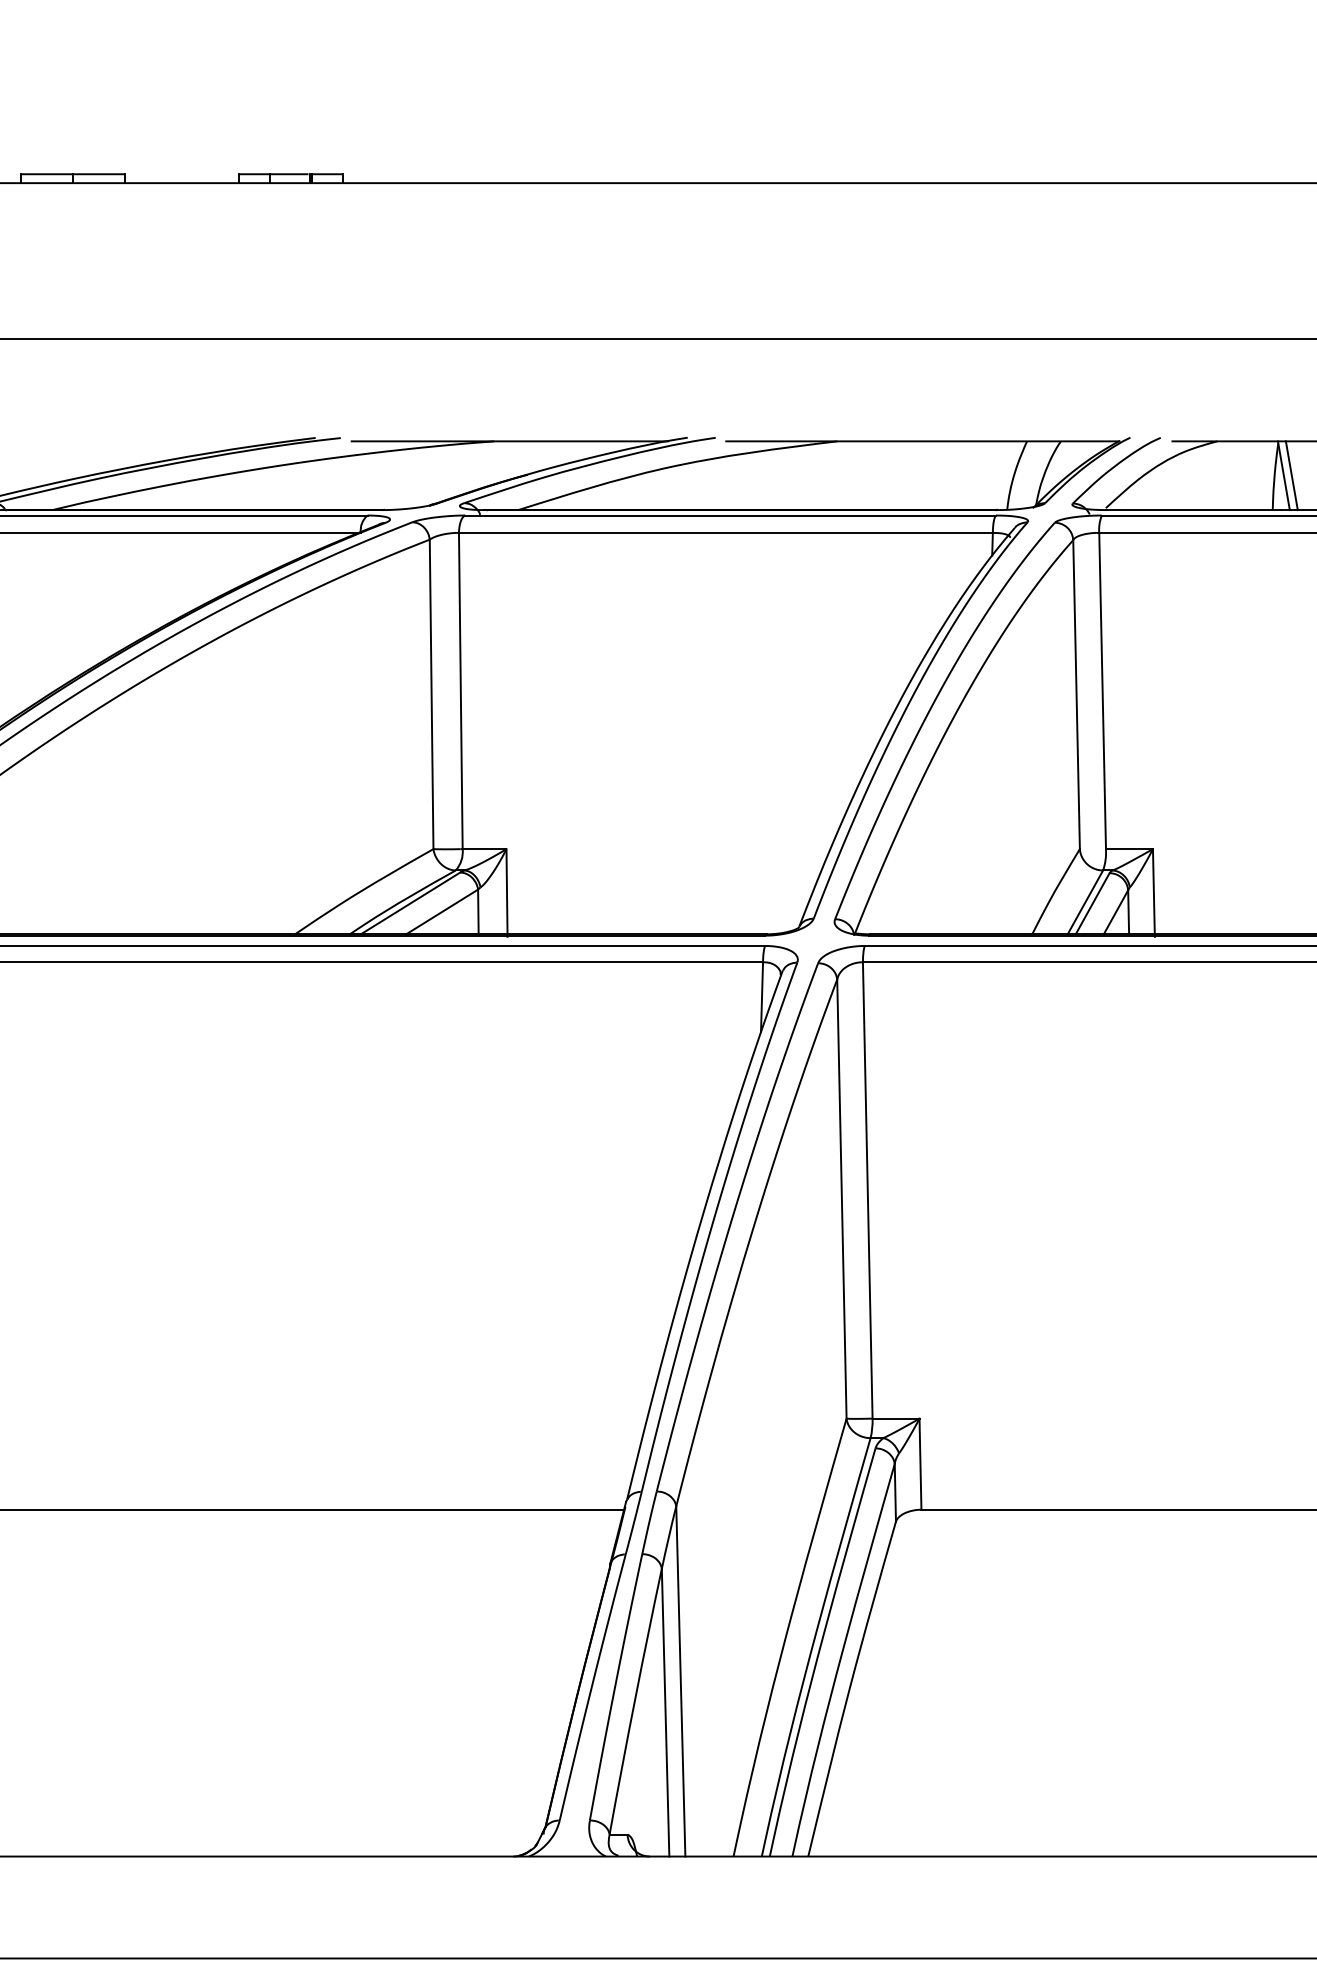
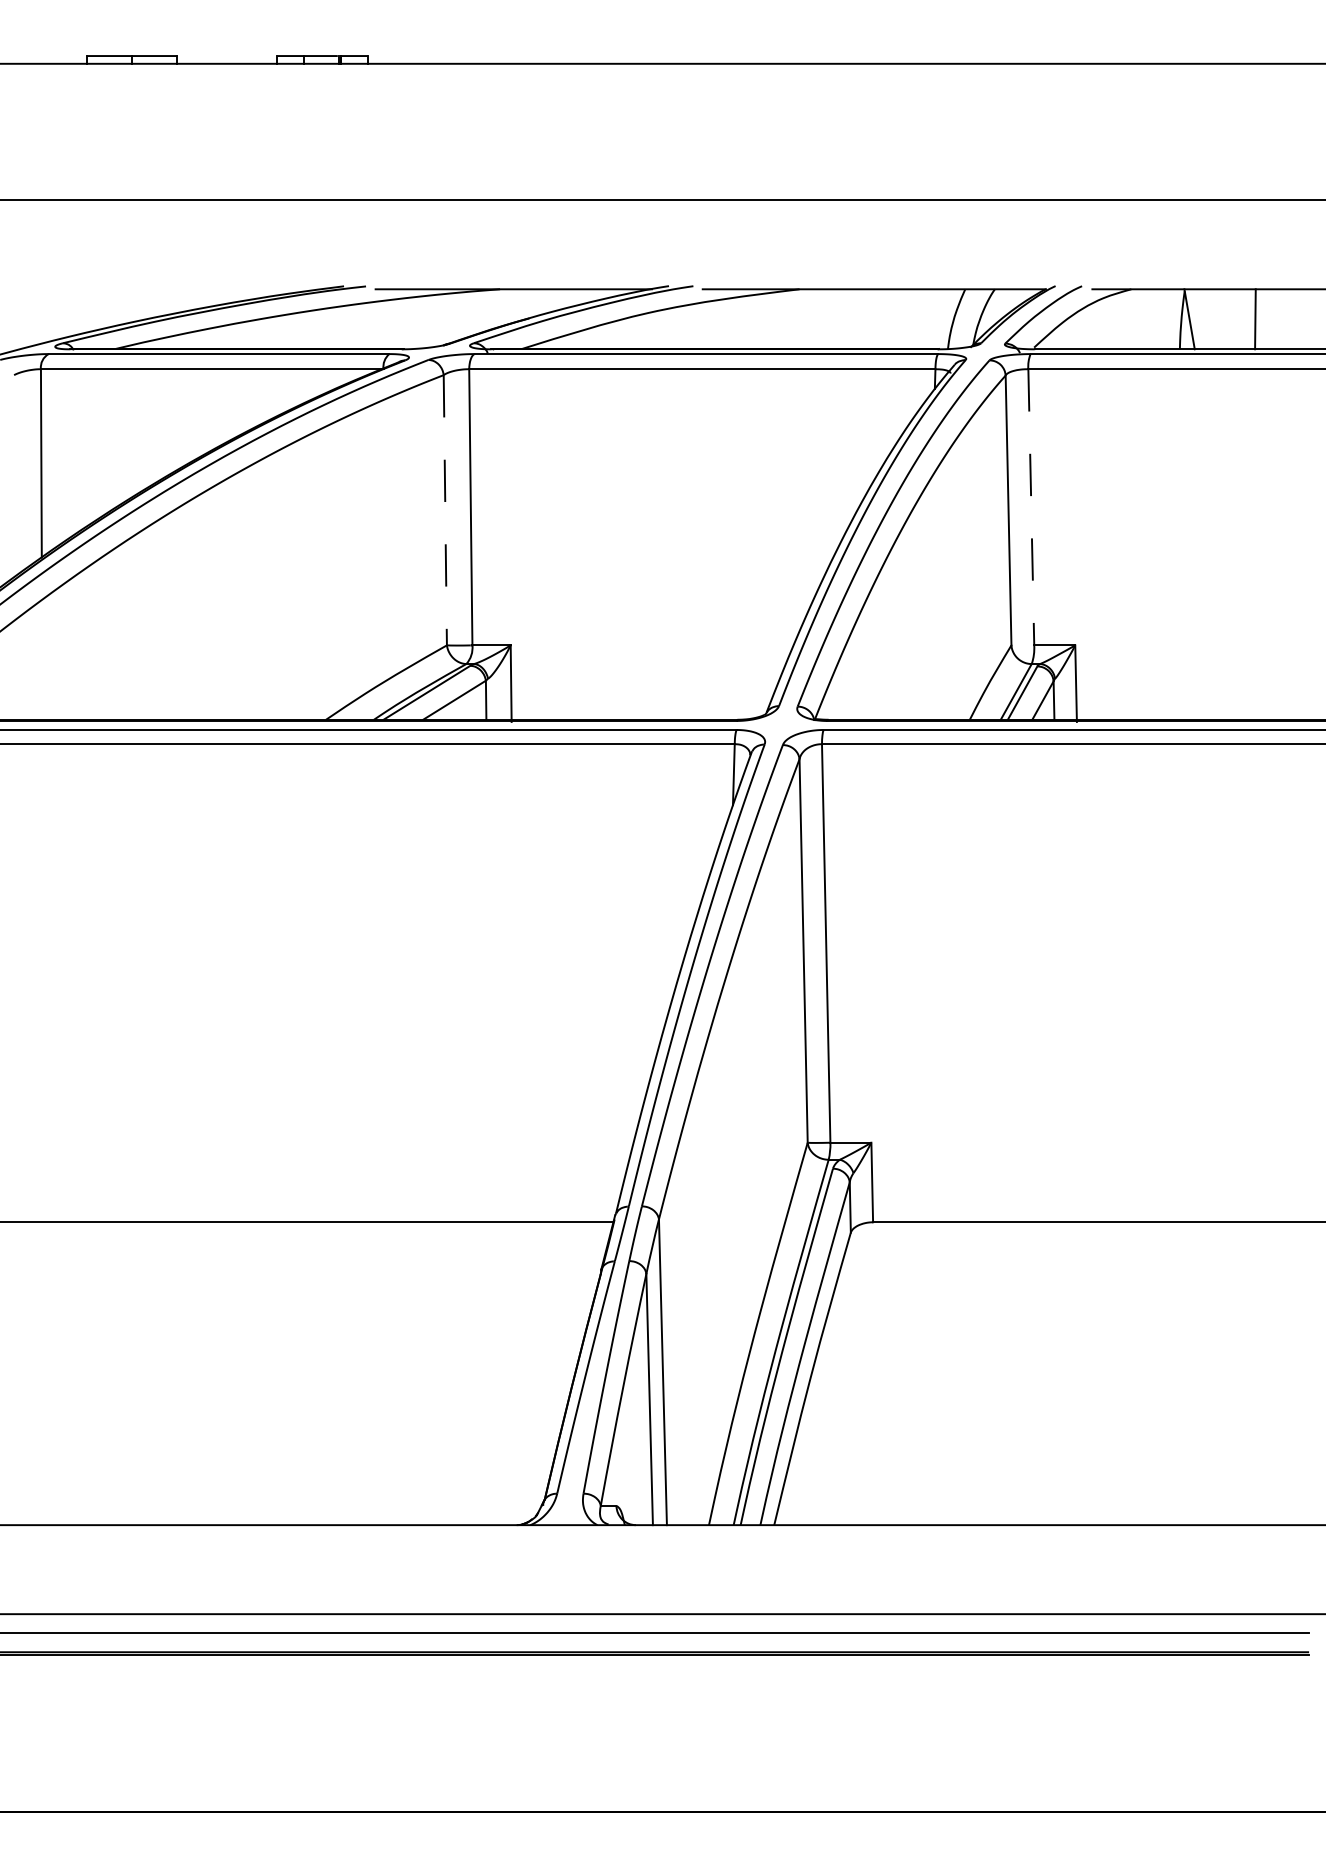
line: (1291, 475) -> (1196, 319), removed
line: (1102, 691) -> (1031, 507), solid -> dashed
line: (431, 694) -> (445, 510), solid -> dashed

